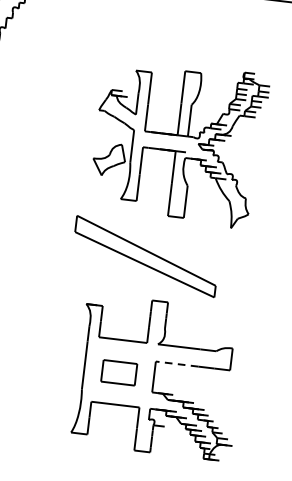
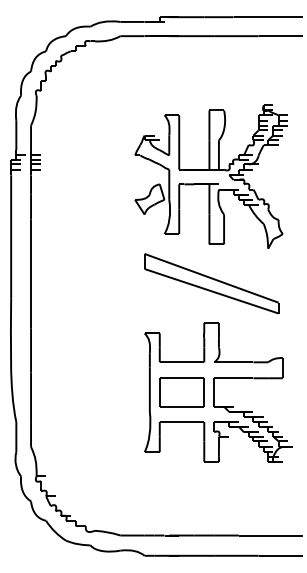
part: (145, 256) -> (211, 283), moved
line: (176, 364) -> (233, 378), dashed -> solid
part: (118, 372) -> (181, 392), size x1.43

